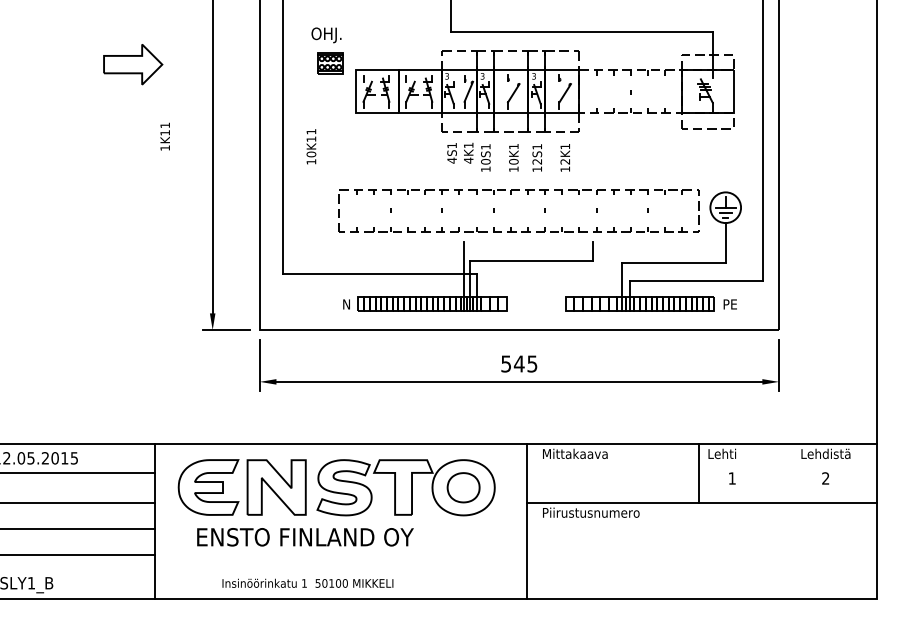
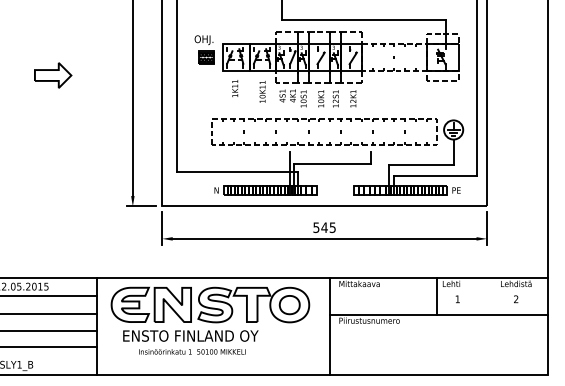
part: (327, 50) -> (204, 49), moved
part: (133, 64) -> (53, 75), moved
text: (165, 136) -> (235, 88), moved
text: (311, 146) -> (262, 91), moved
text: (308, 582) -> (192, 351), moved

